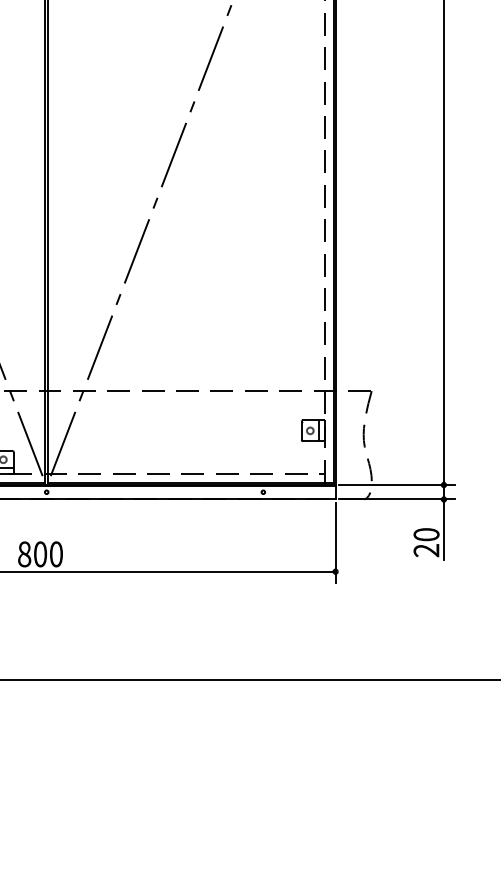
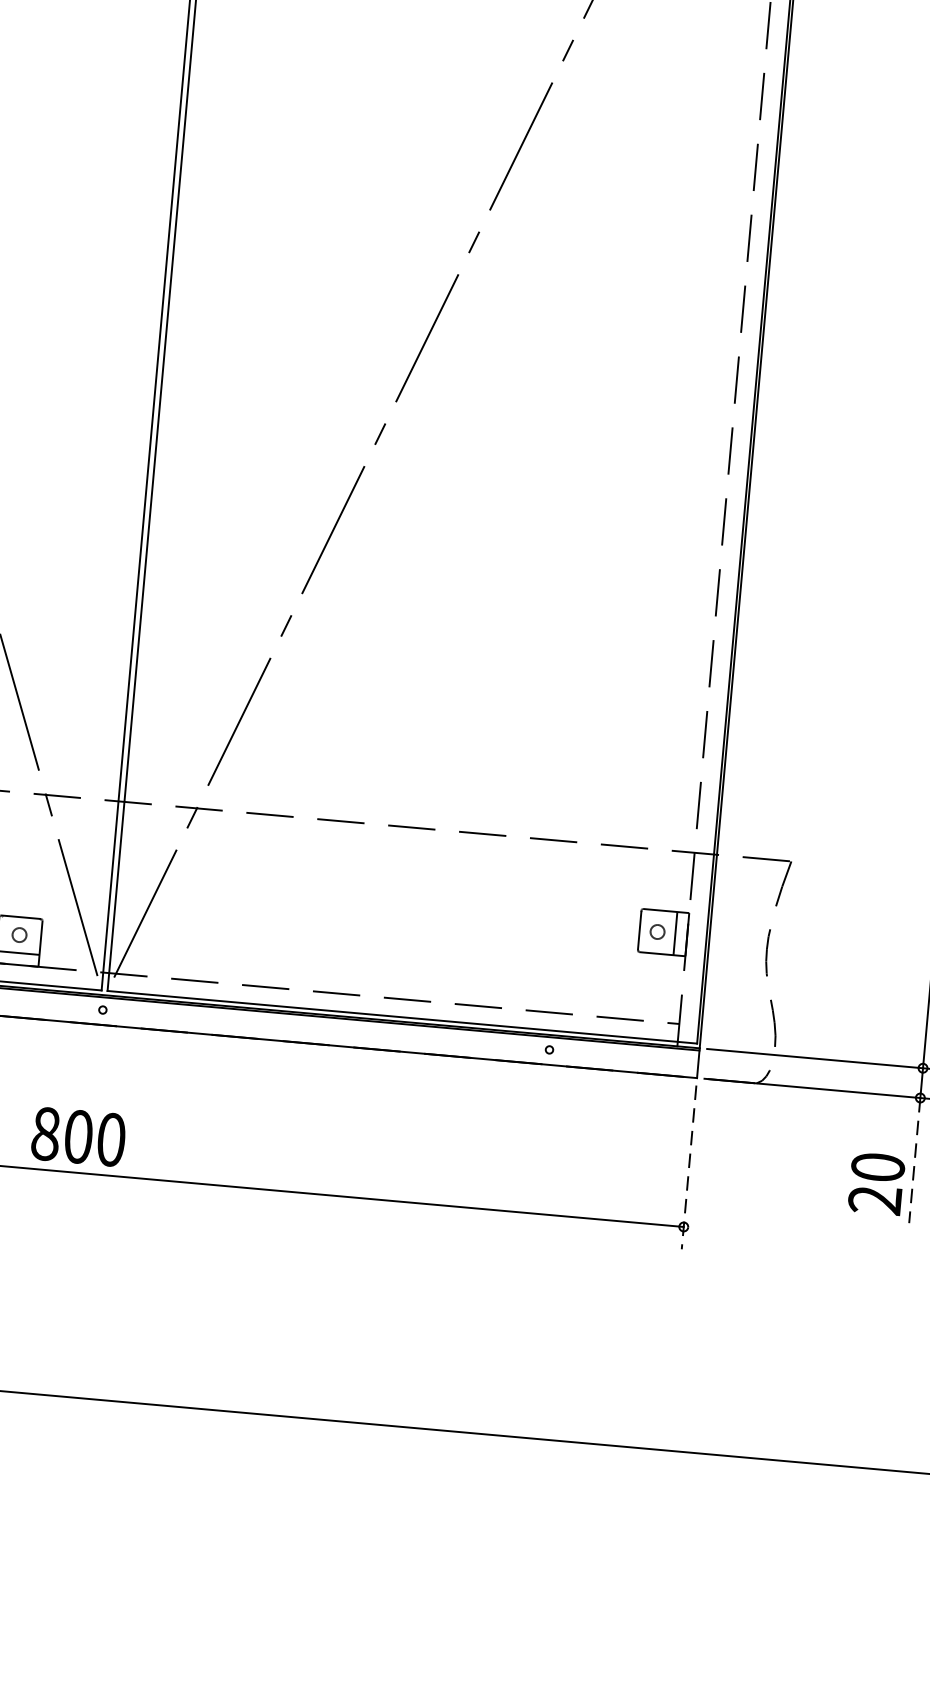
line: (443, 530) -> (913, 1161), solid -> dashed
line: (335, 542) -> (688, 1166), solid -> dashed

